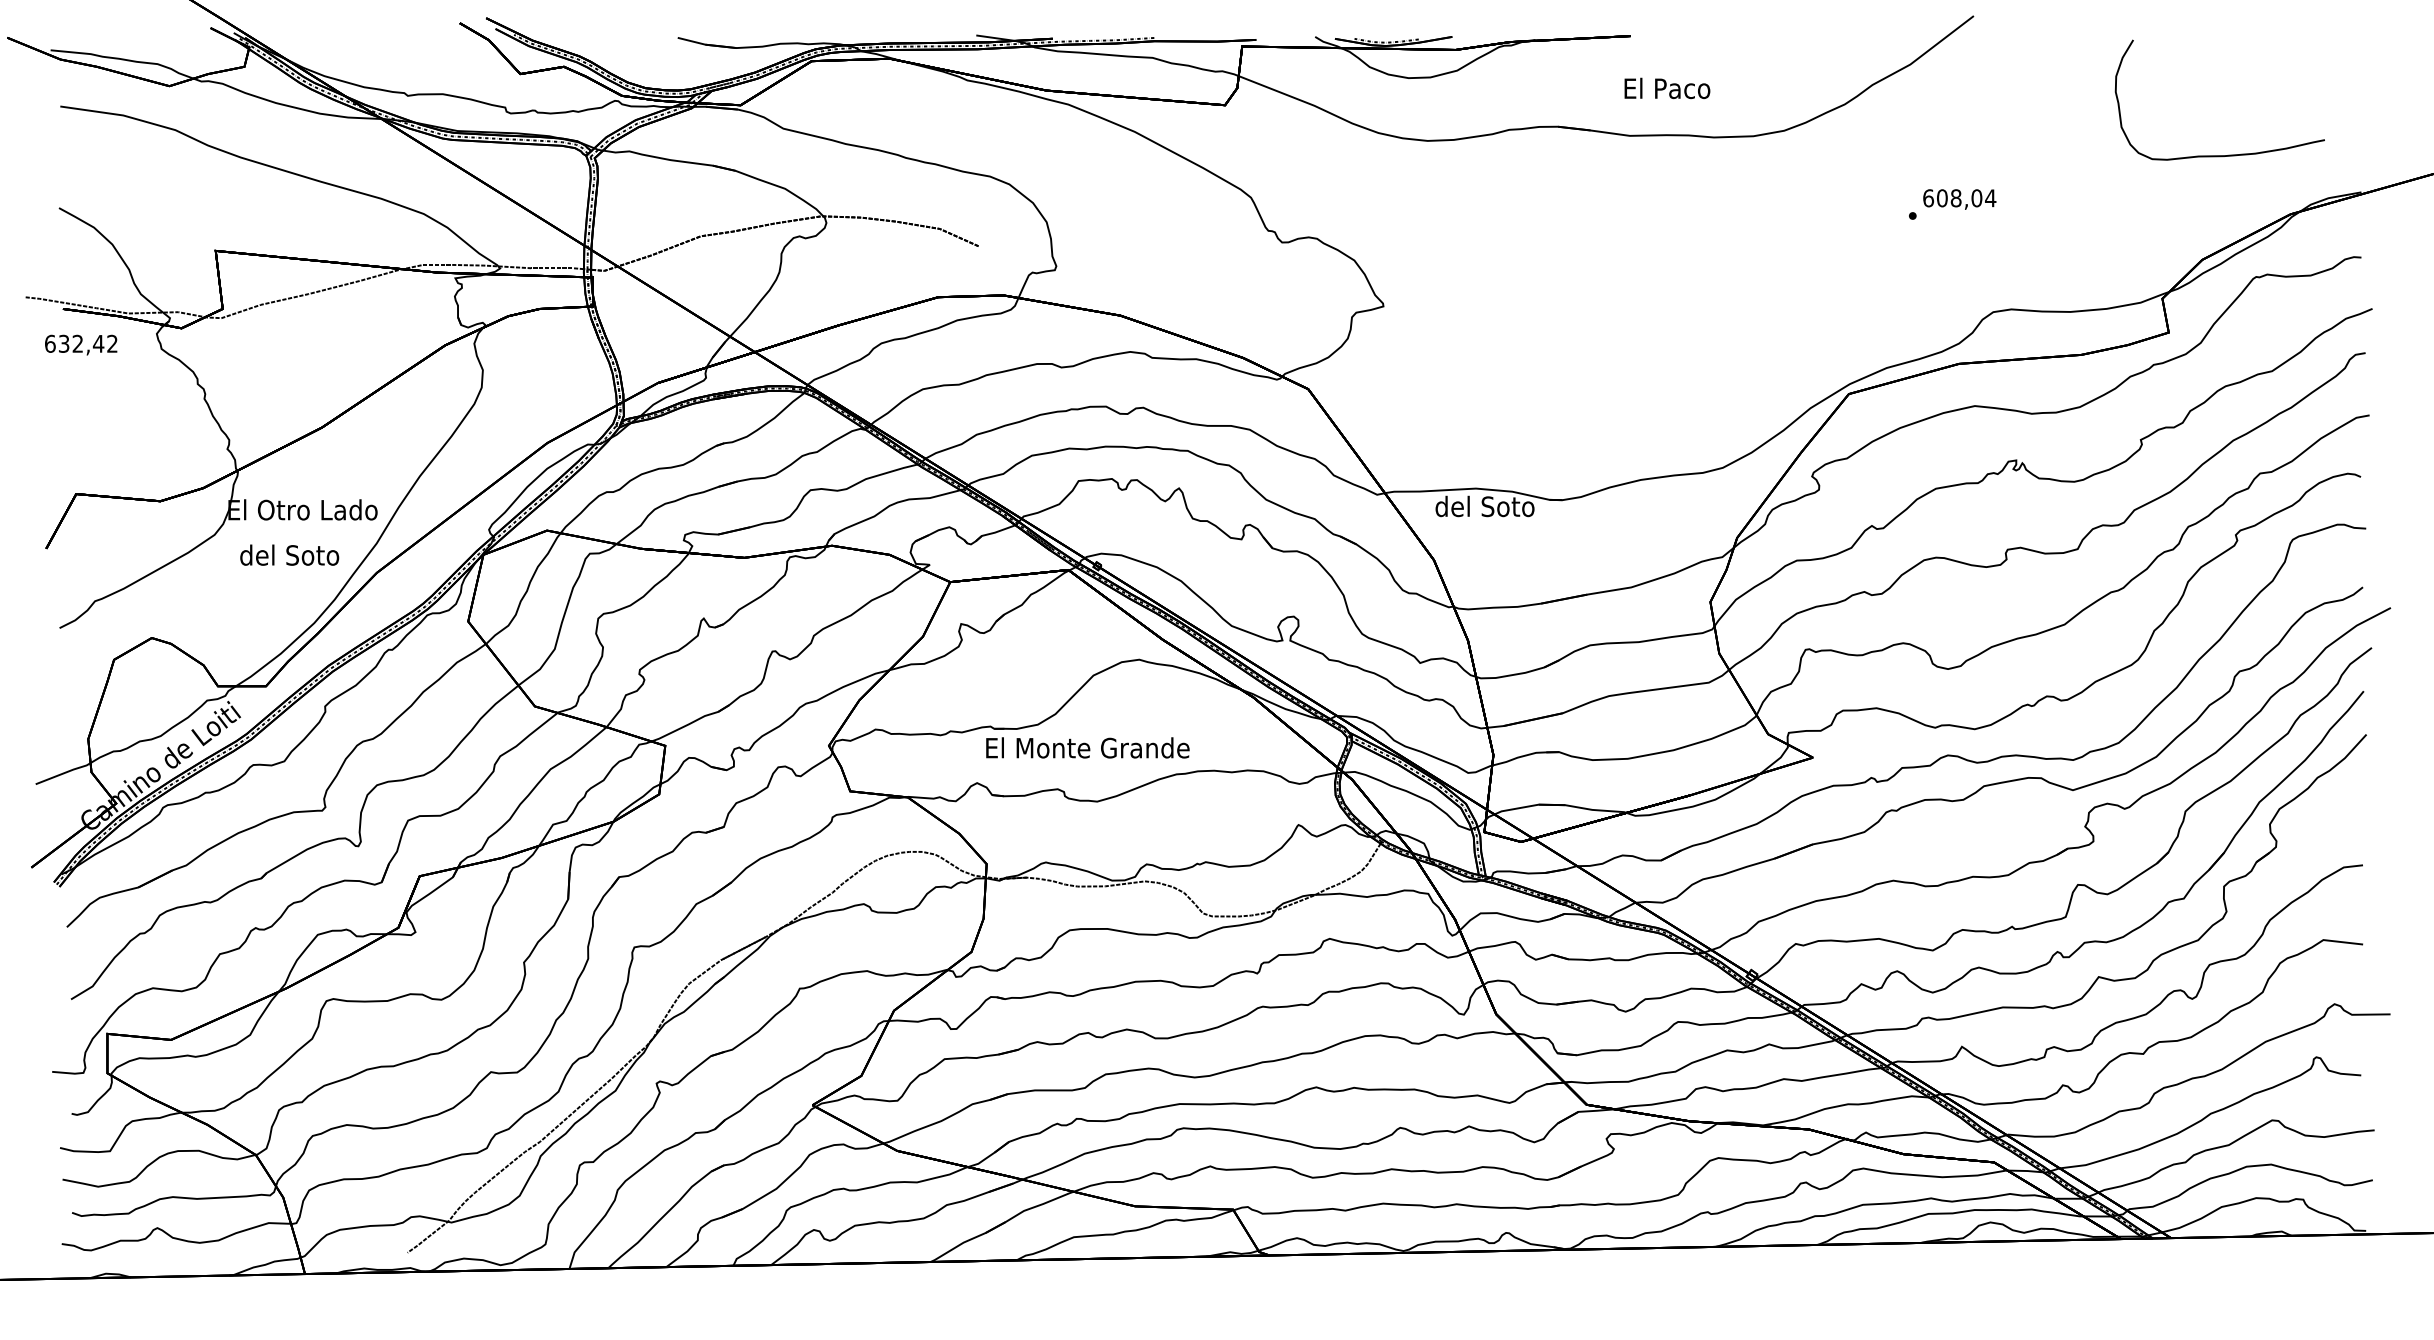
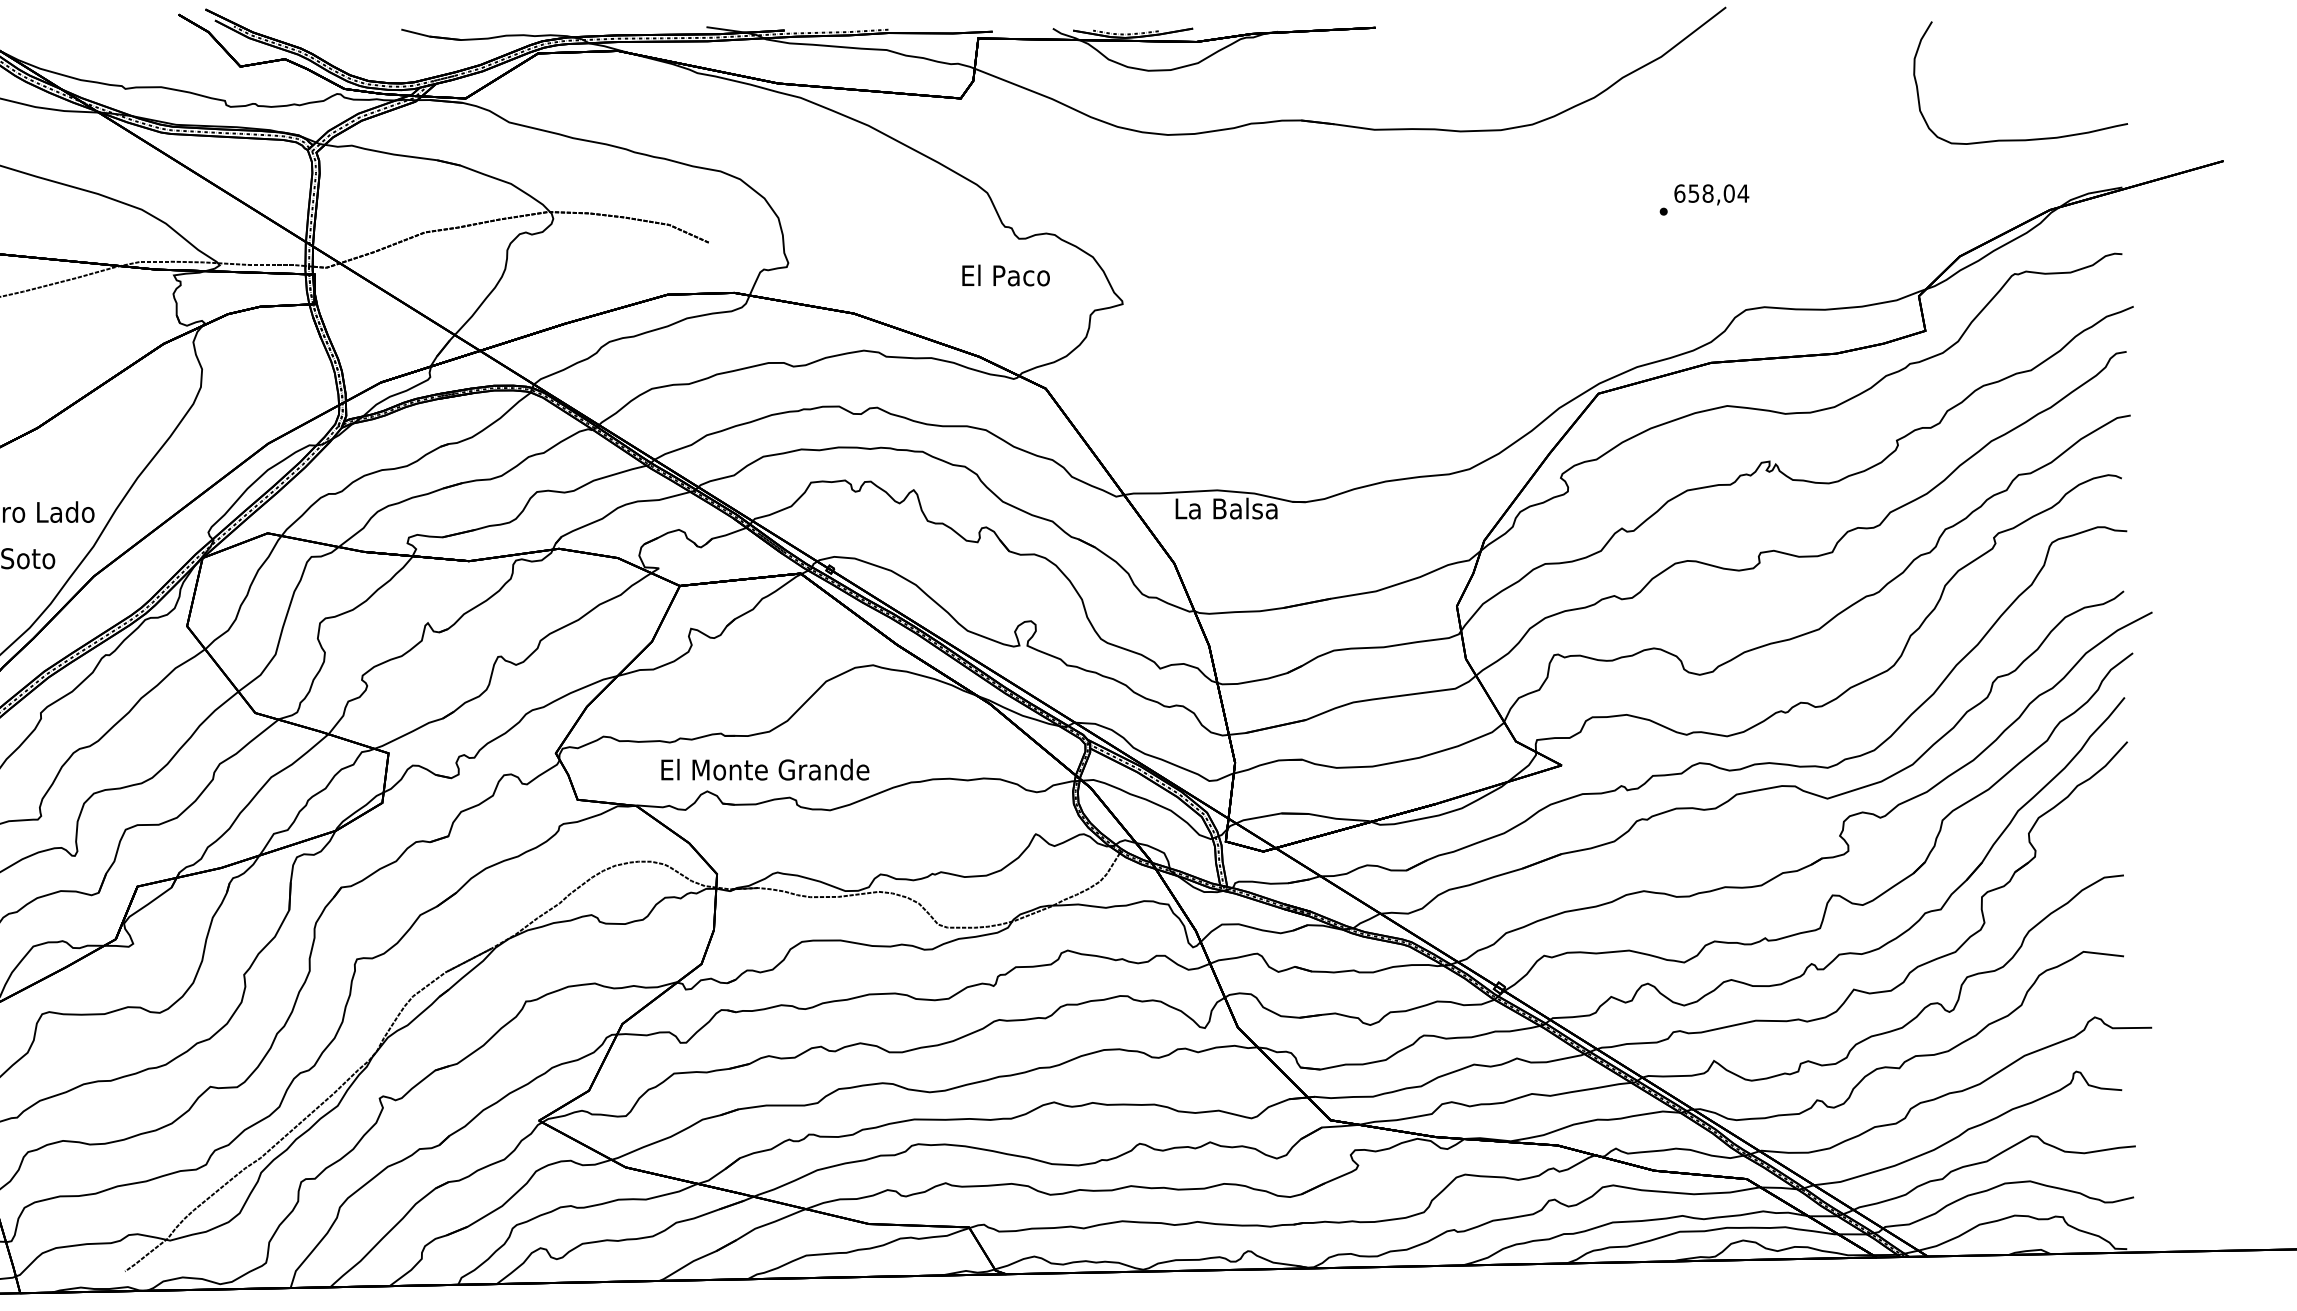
text: (1667, 88) -> (1006, 275), moved
curve: (2228, 154) -> (2029, 138), moved
text: (1942, 198) -> (1694, 193), 608,04 -> 658,04
text: (1484, 506) -> (1225, 508), del Soto -> La Balsa
text: (1087, 747) -> (764, 769), moved

